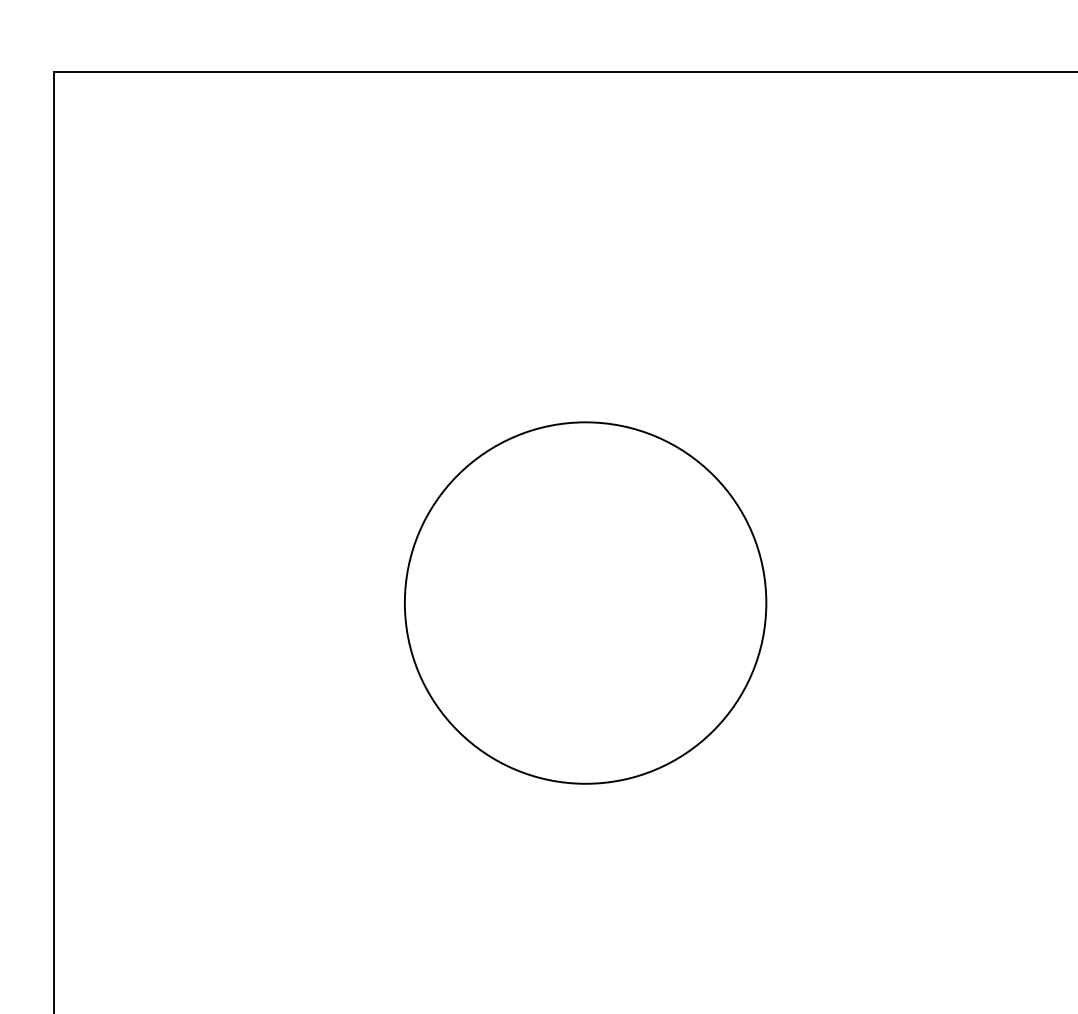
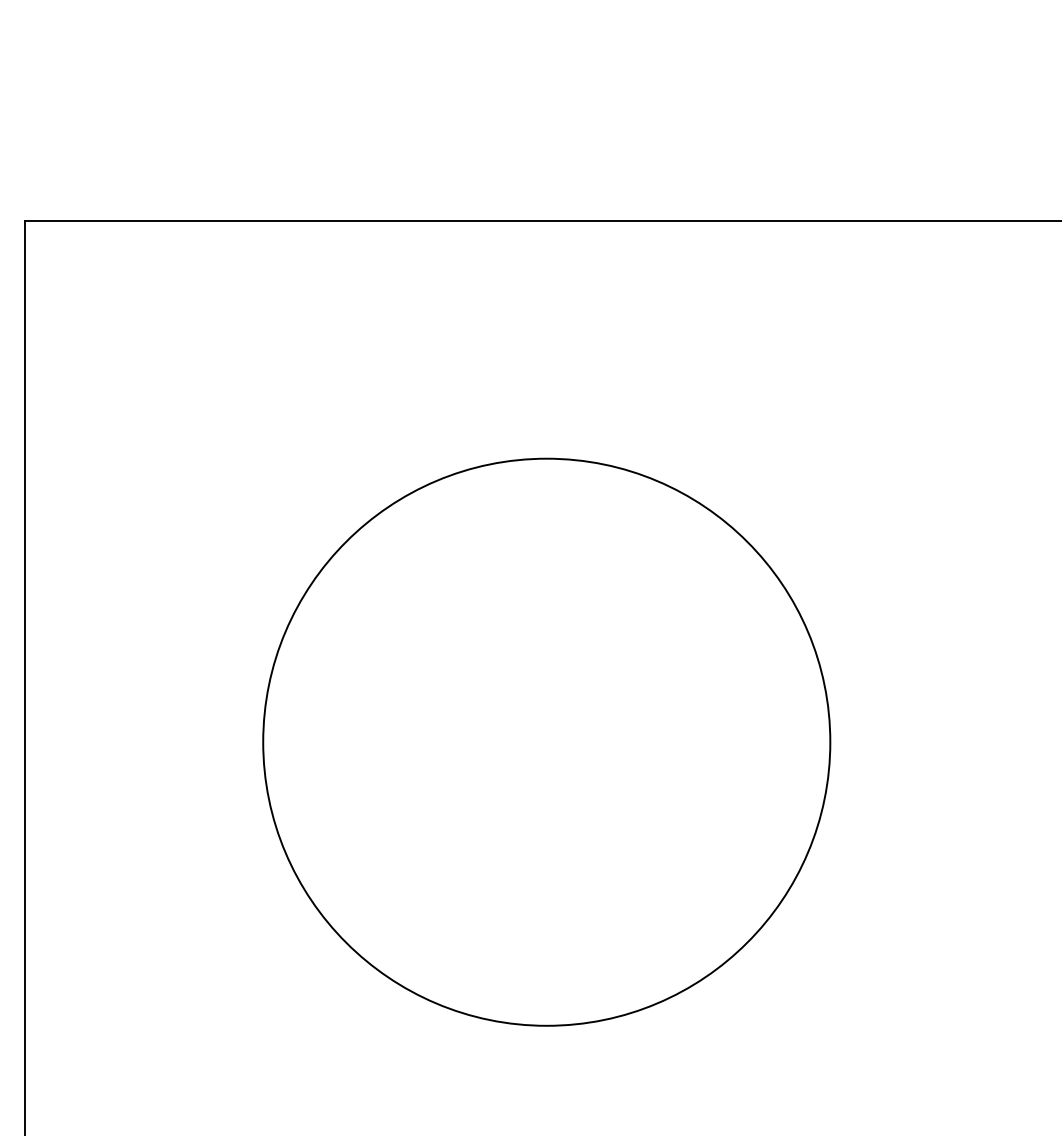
circle: (585, 603) -> (546, 742), size x1.6

